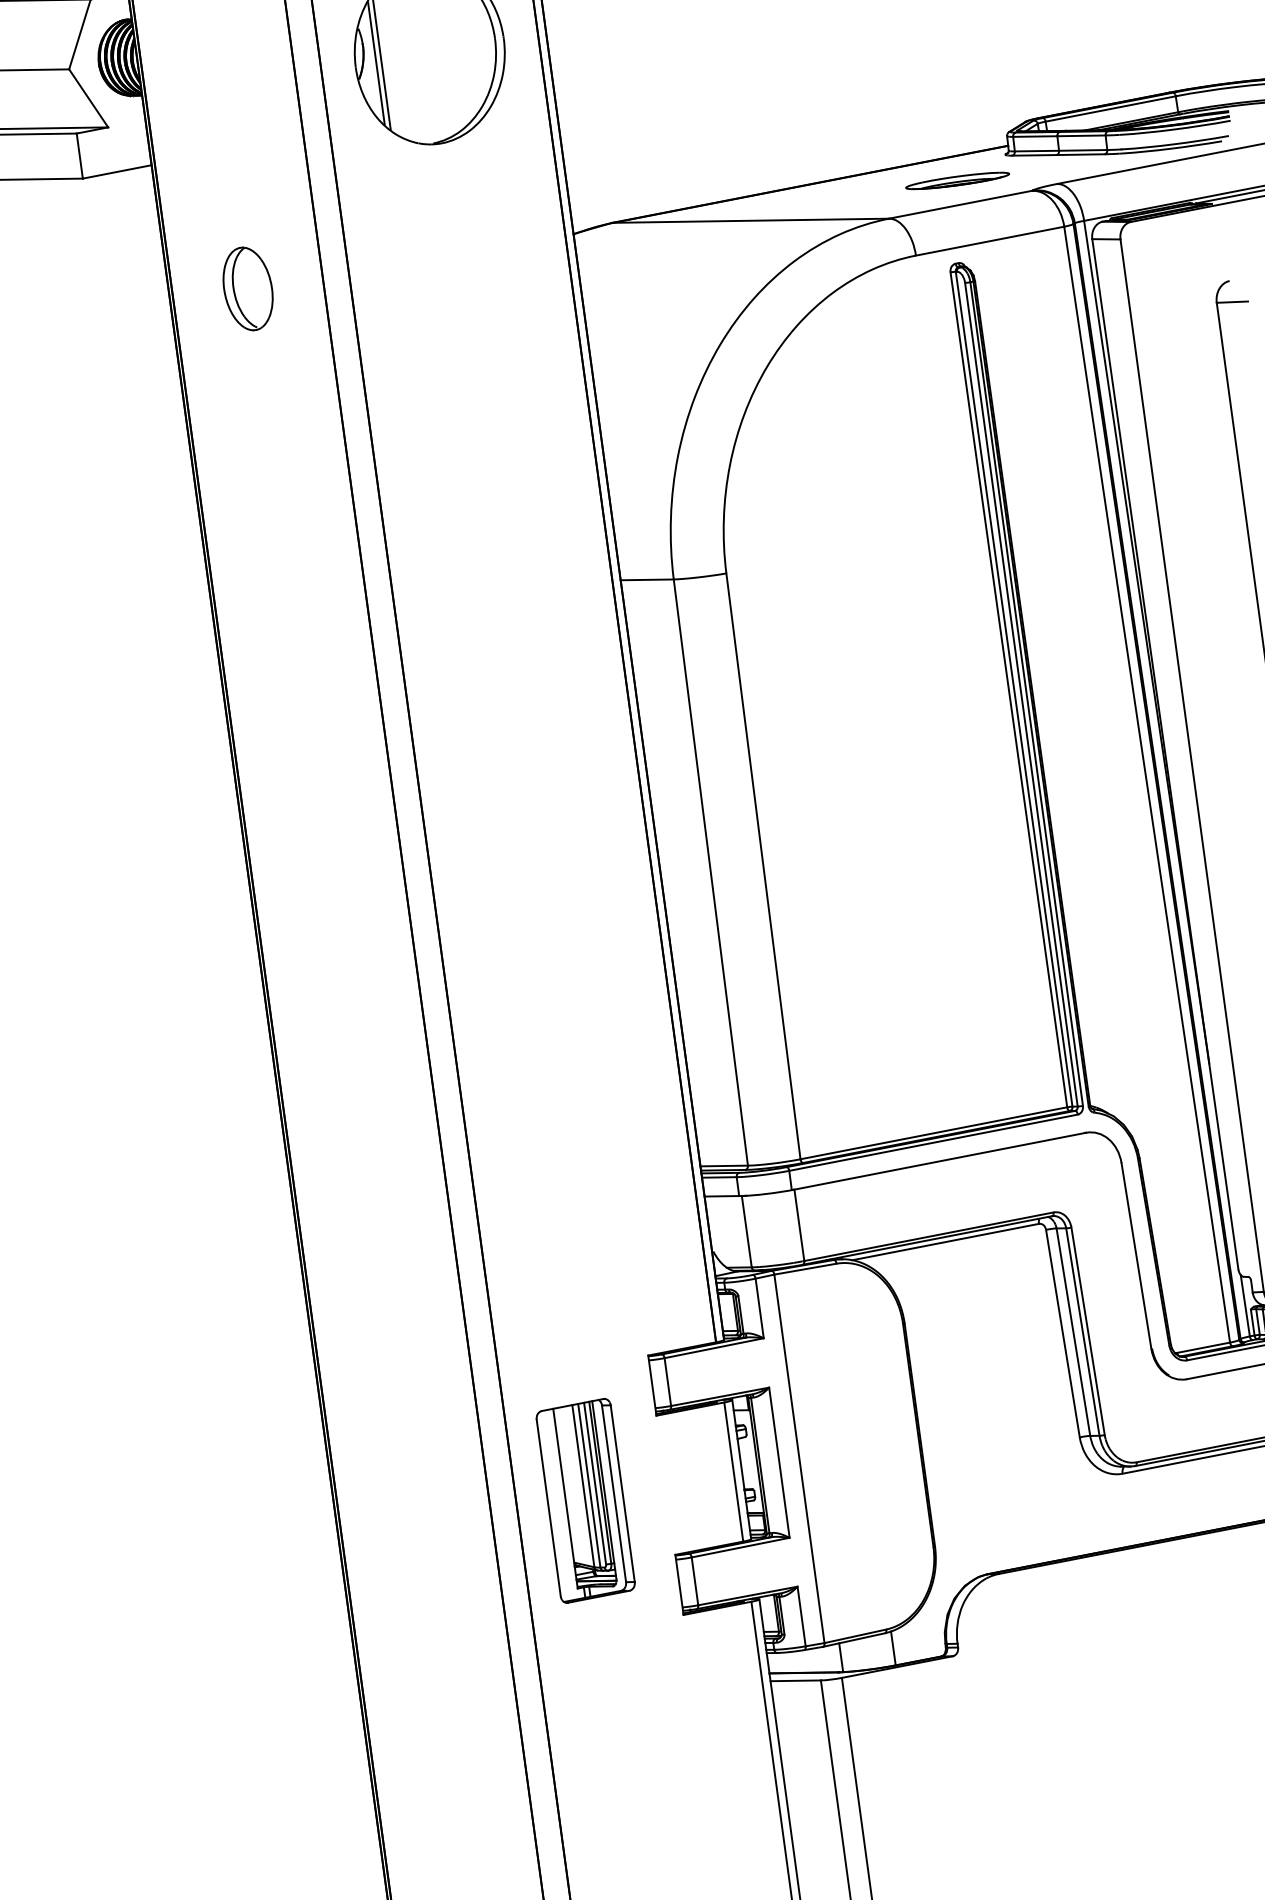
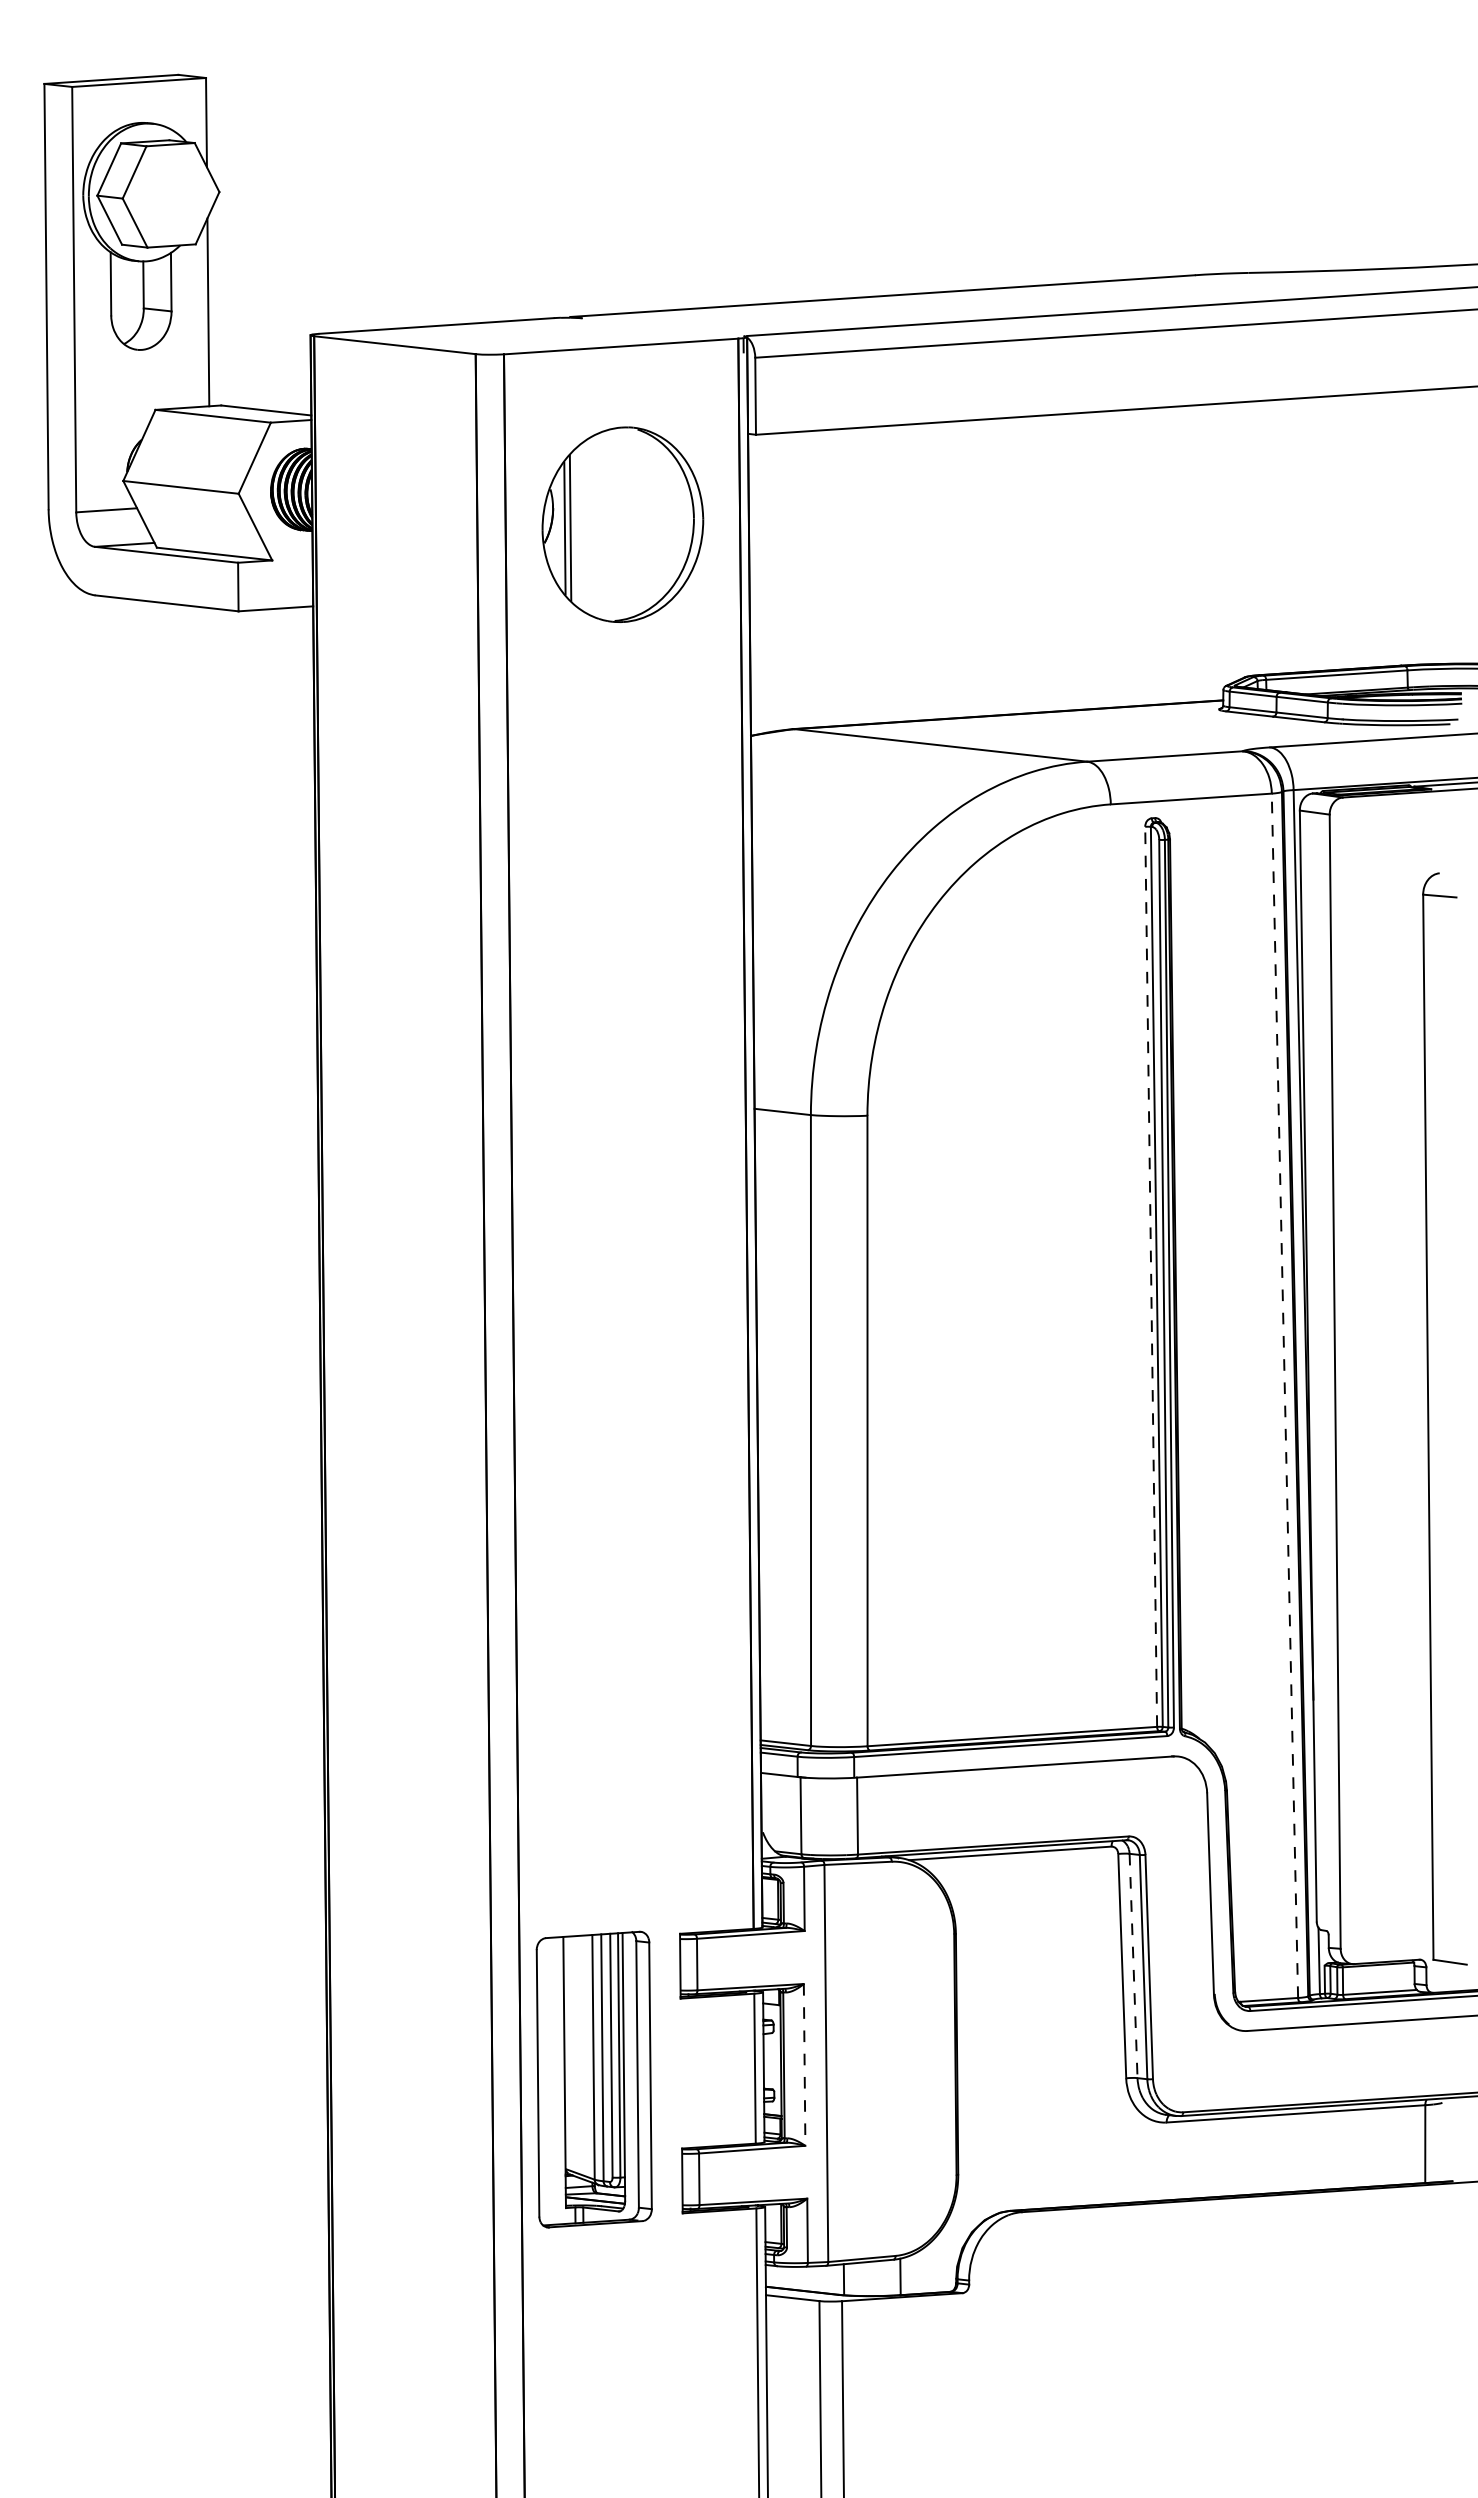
part: (957, 180) -> (1164, 730), removed
part: (247, 288) -> (398, 749), removed
line: (1009, 689) -> (1151, 1276), solid -> dashed
line: (1146, 784) -> (1284, 1395), solid -> dashed
line: (1073, 1332) -> (1133, 1966), solid -> dashed
line: (779, 1462) -> (804, 2064), solid -> dashed
part: (585, 1500) -> (594, 2078), size x1.4

